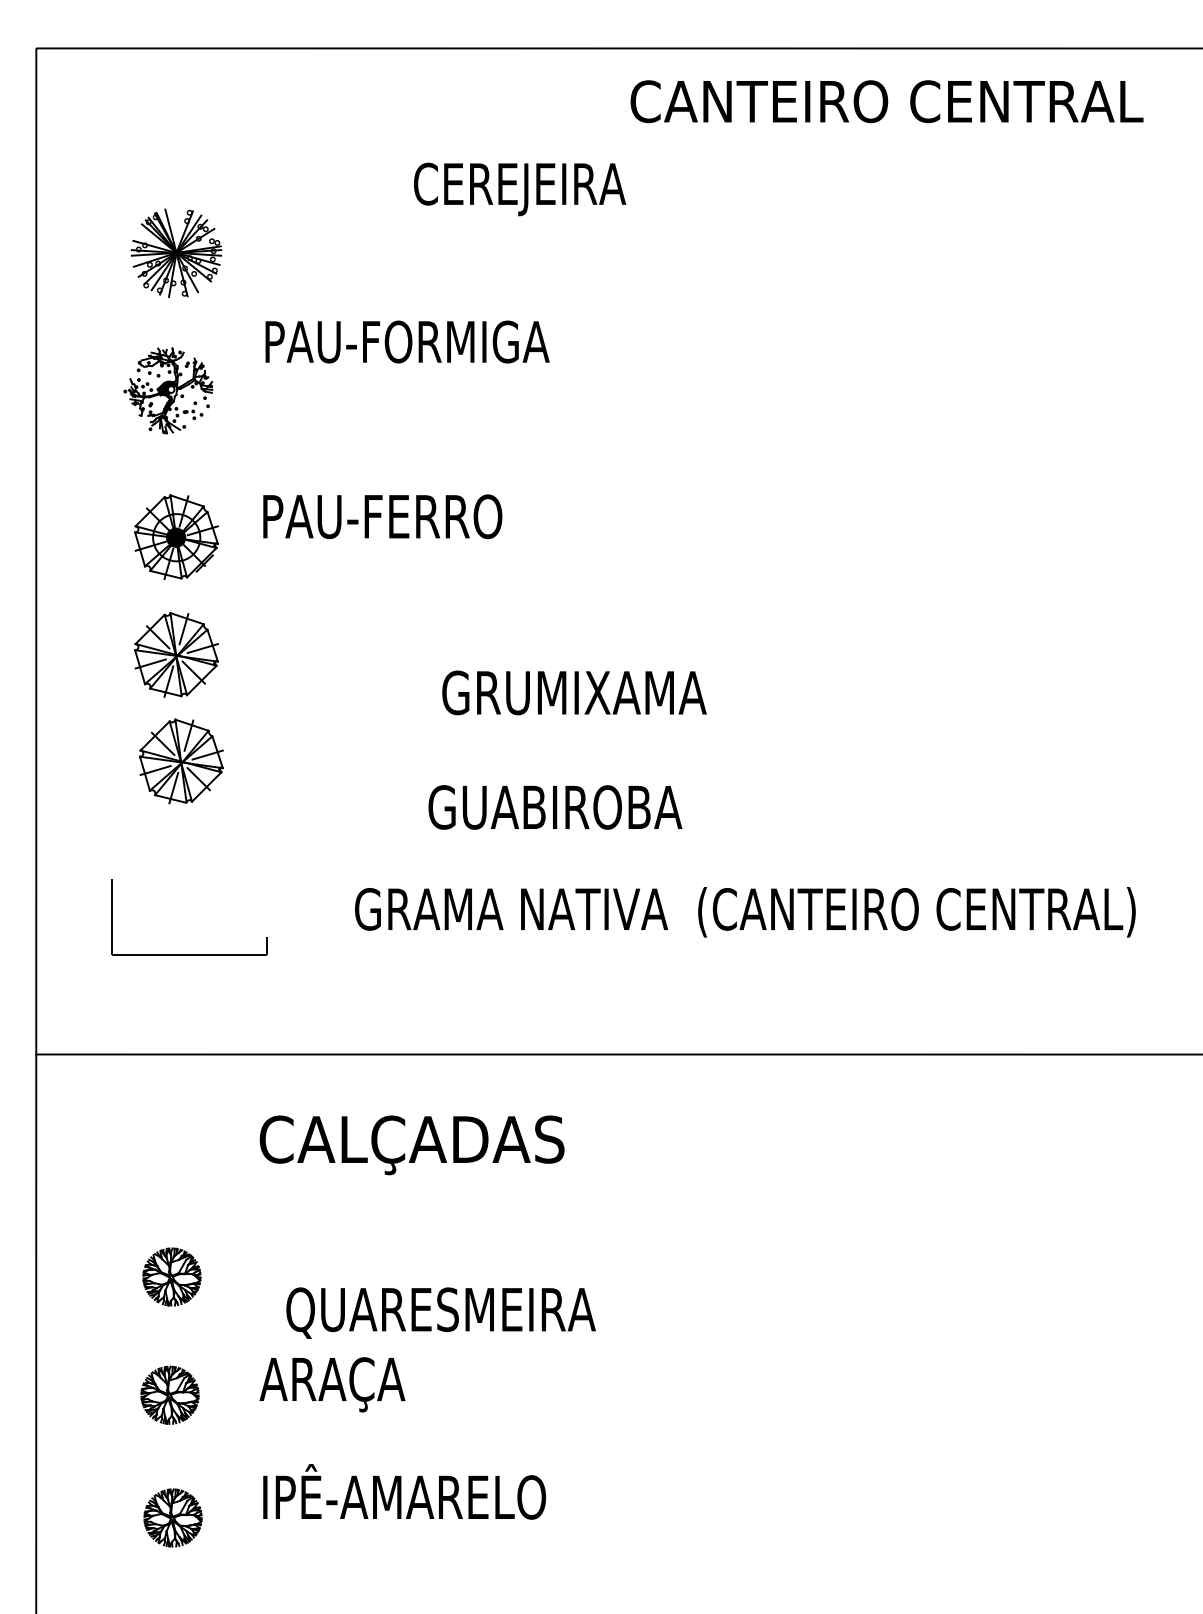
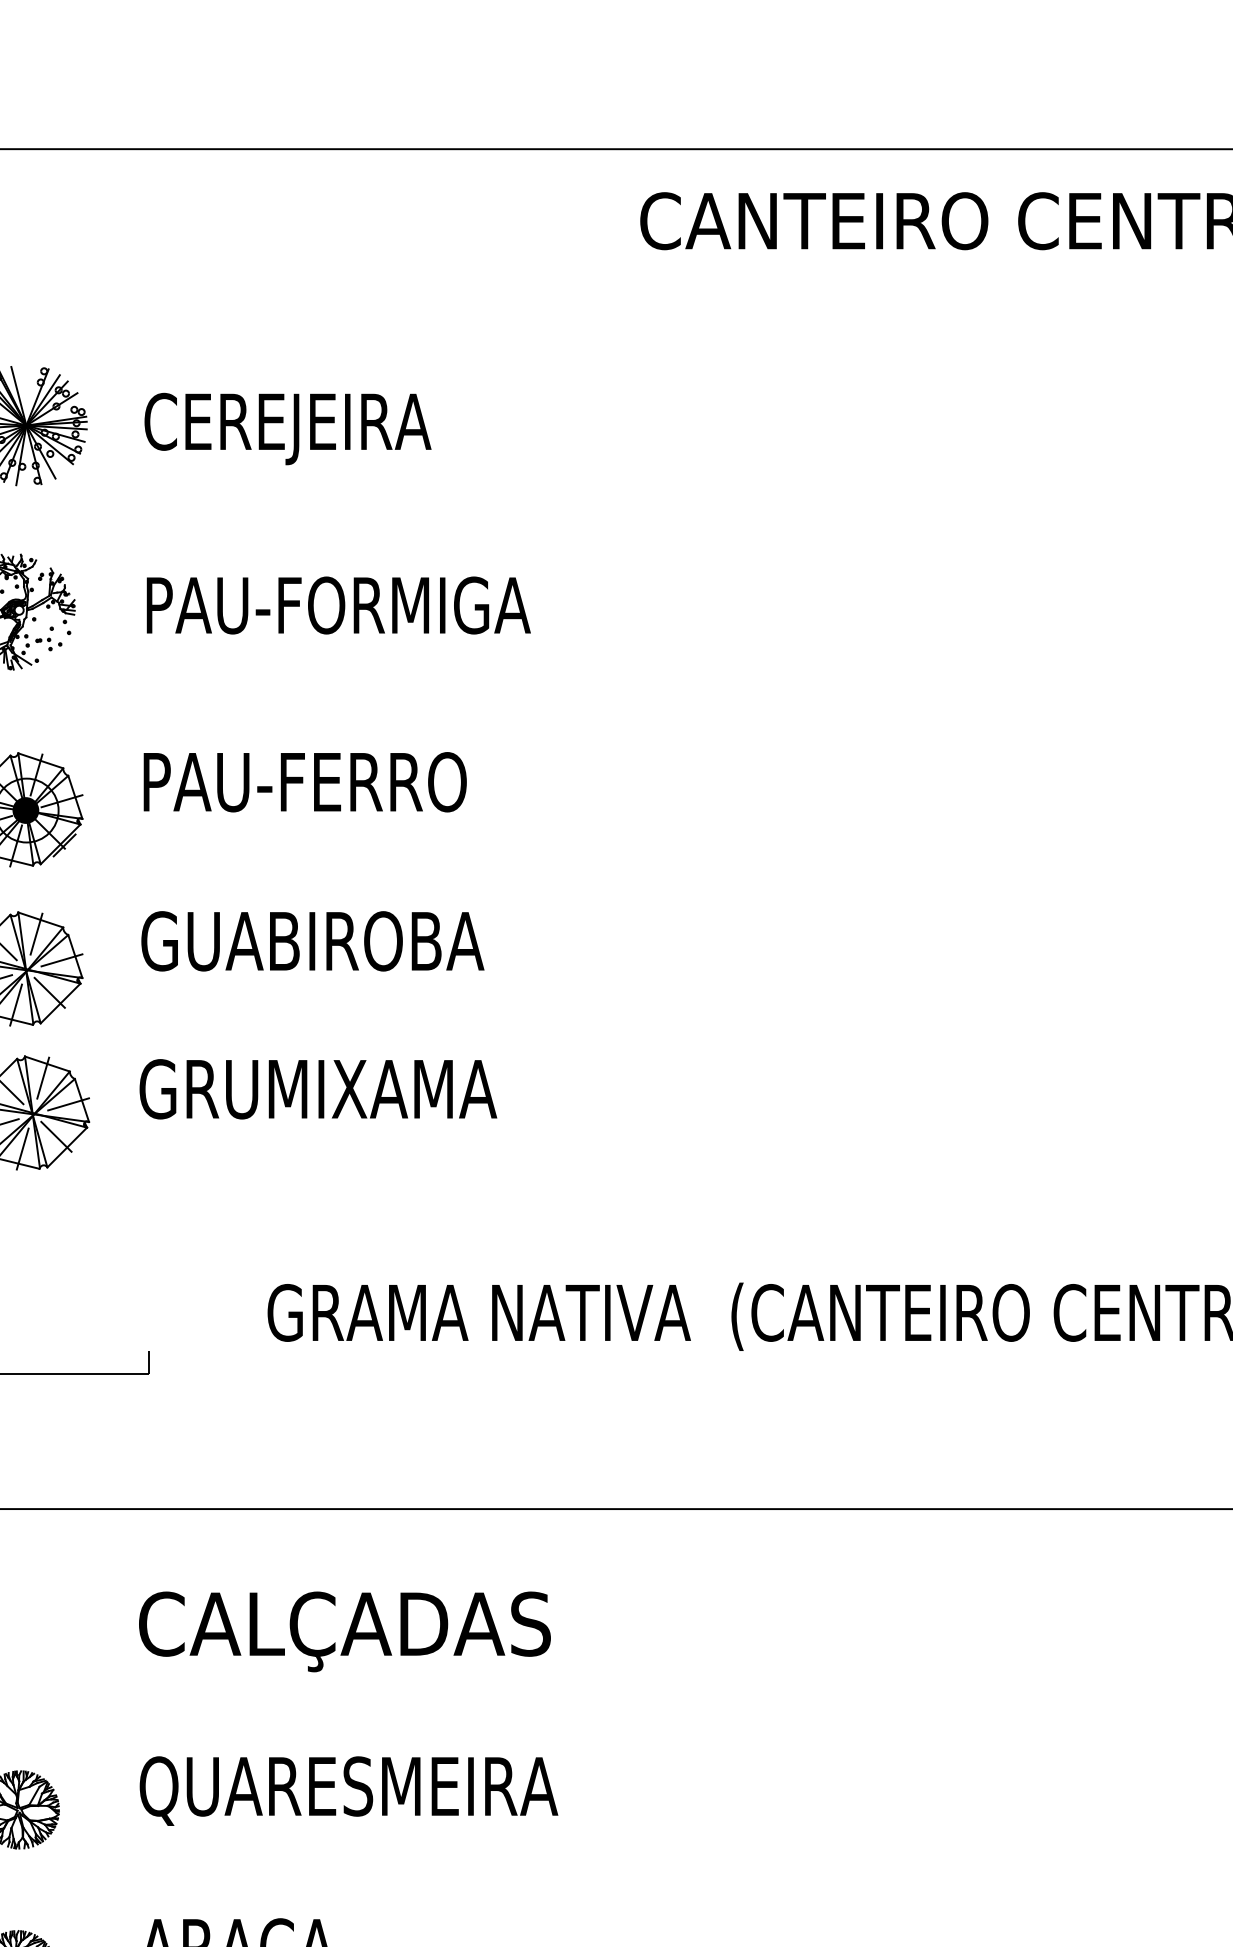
text: (520, 189) -> (288, 429), moved
text: (407, 341) -> (338, 604), moved
text: (574, 692) -> (318, 1088), moved
text: (555, 807) -> (312, 941), moved
text: (440, 1312) -> (348, 1790), moved

